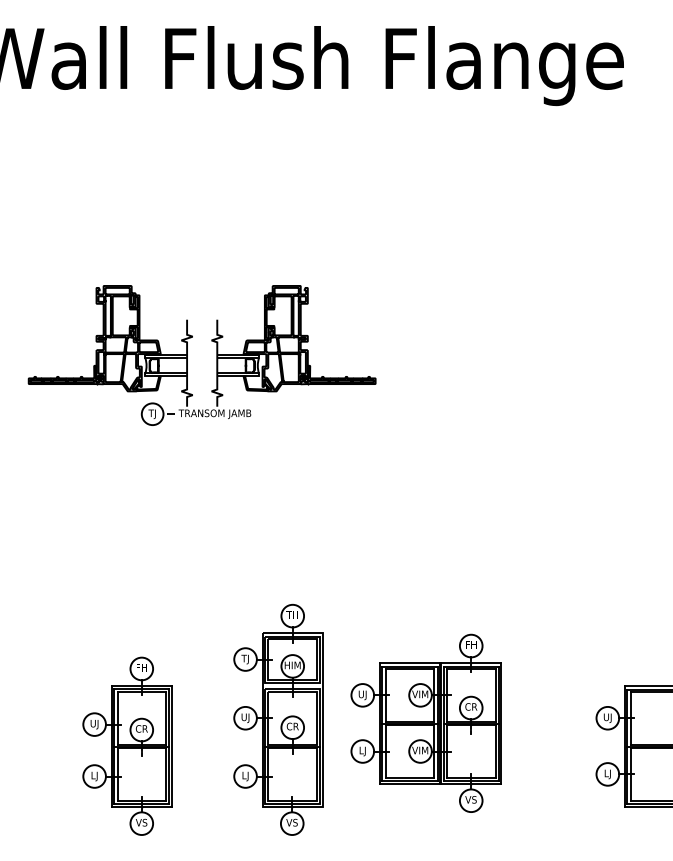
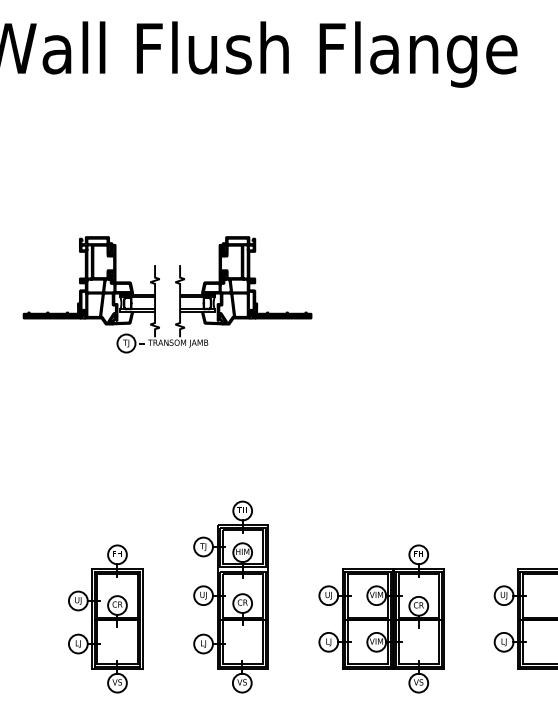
part: (426, 722) -> (381, 618), moved

